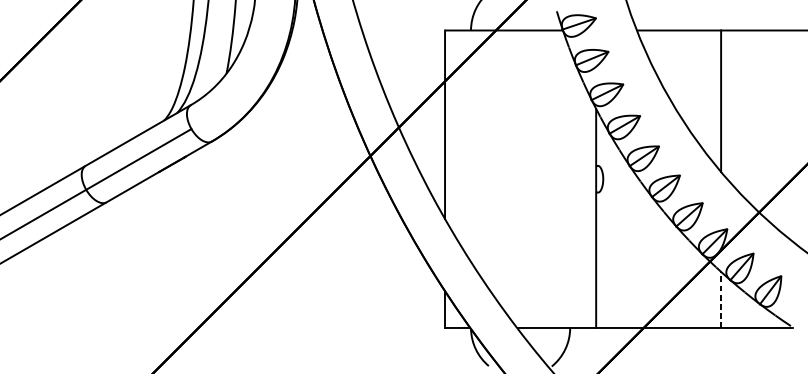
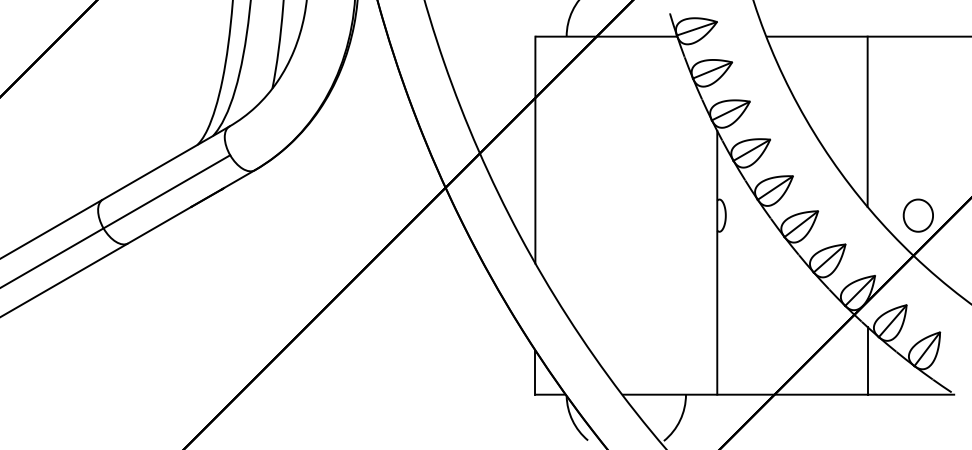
part: (762, 179) -> (917, 215), added
line: (720, 299) -> (867, 360), dashed -> solid

